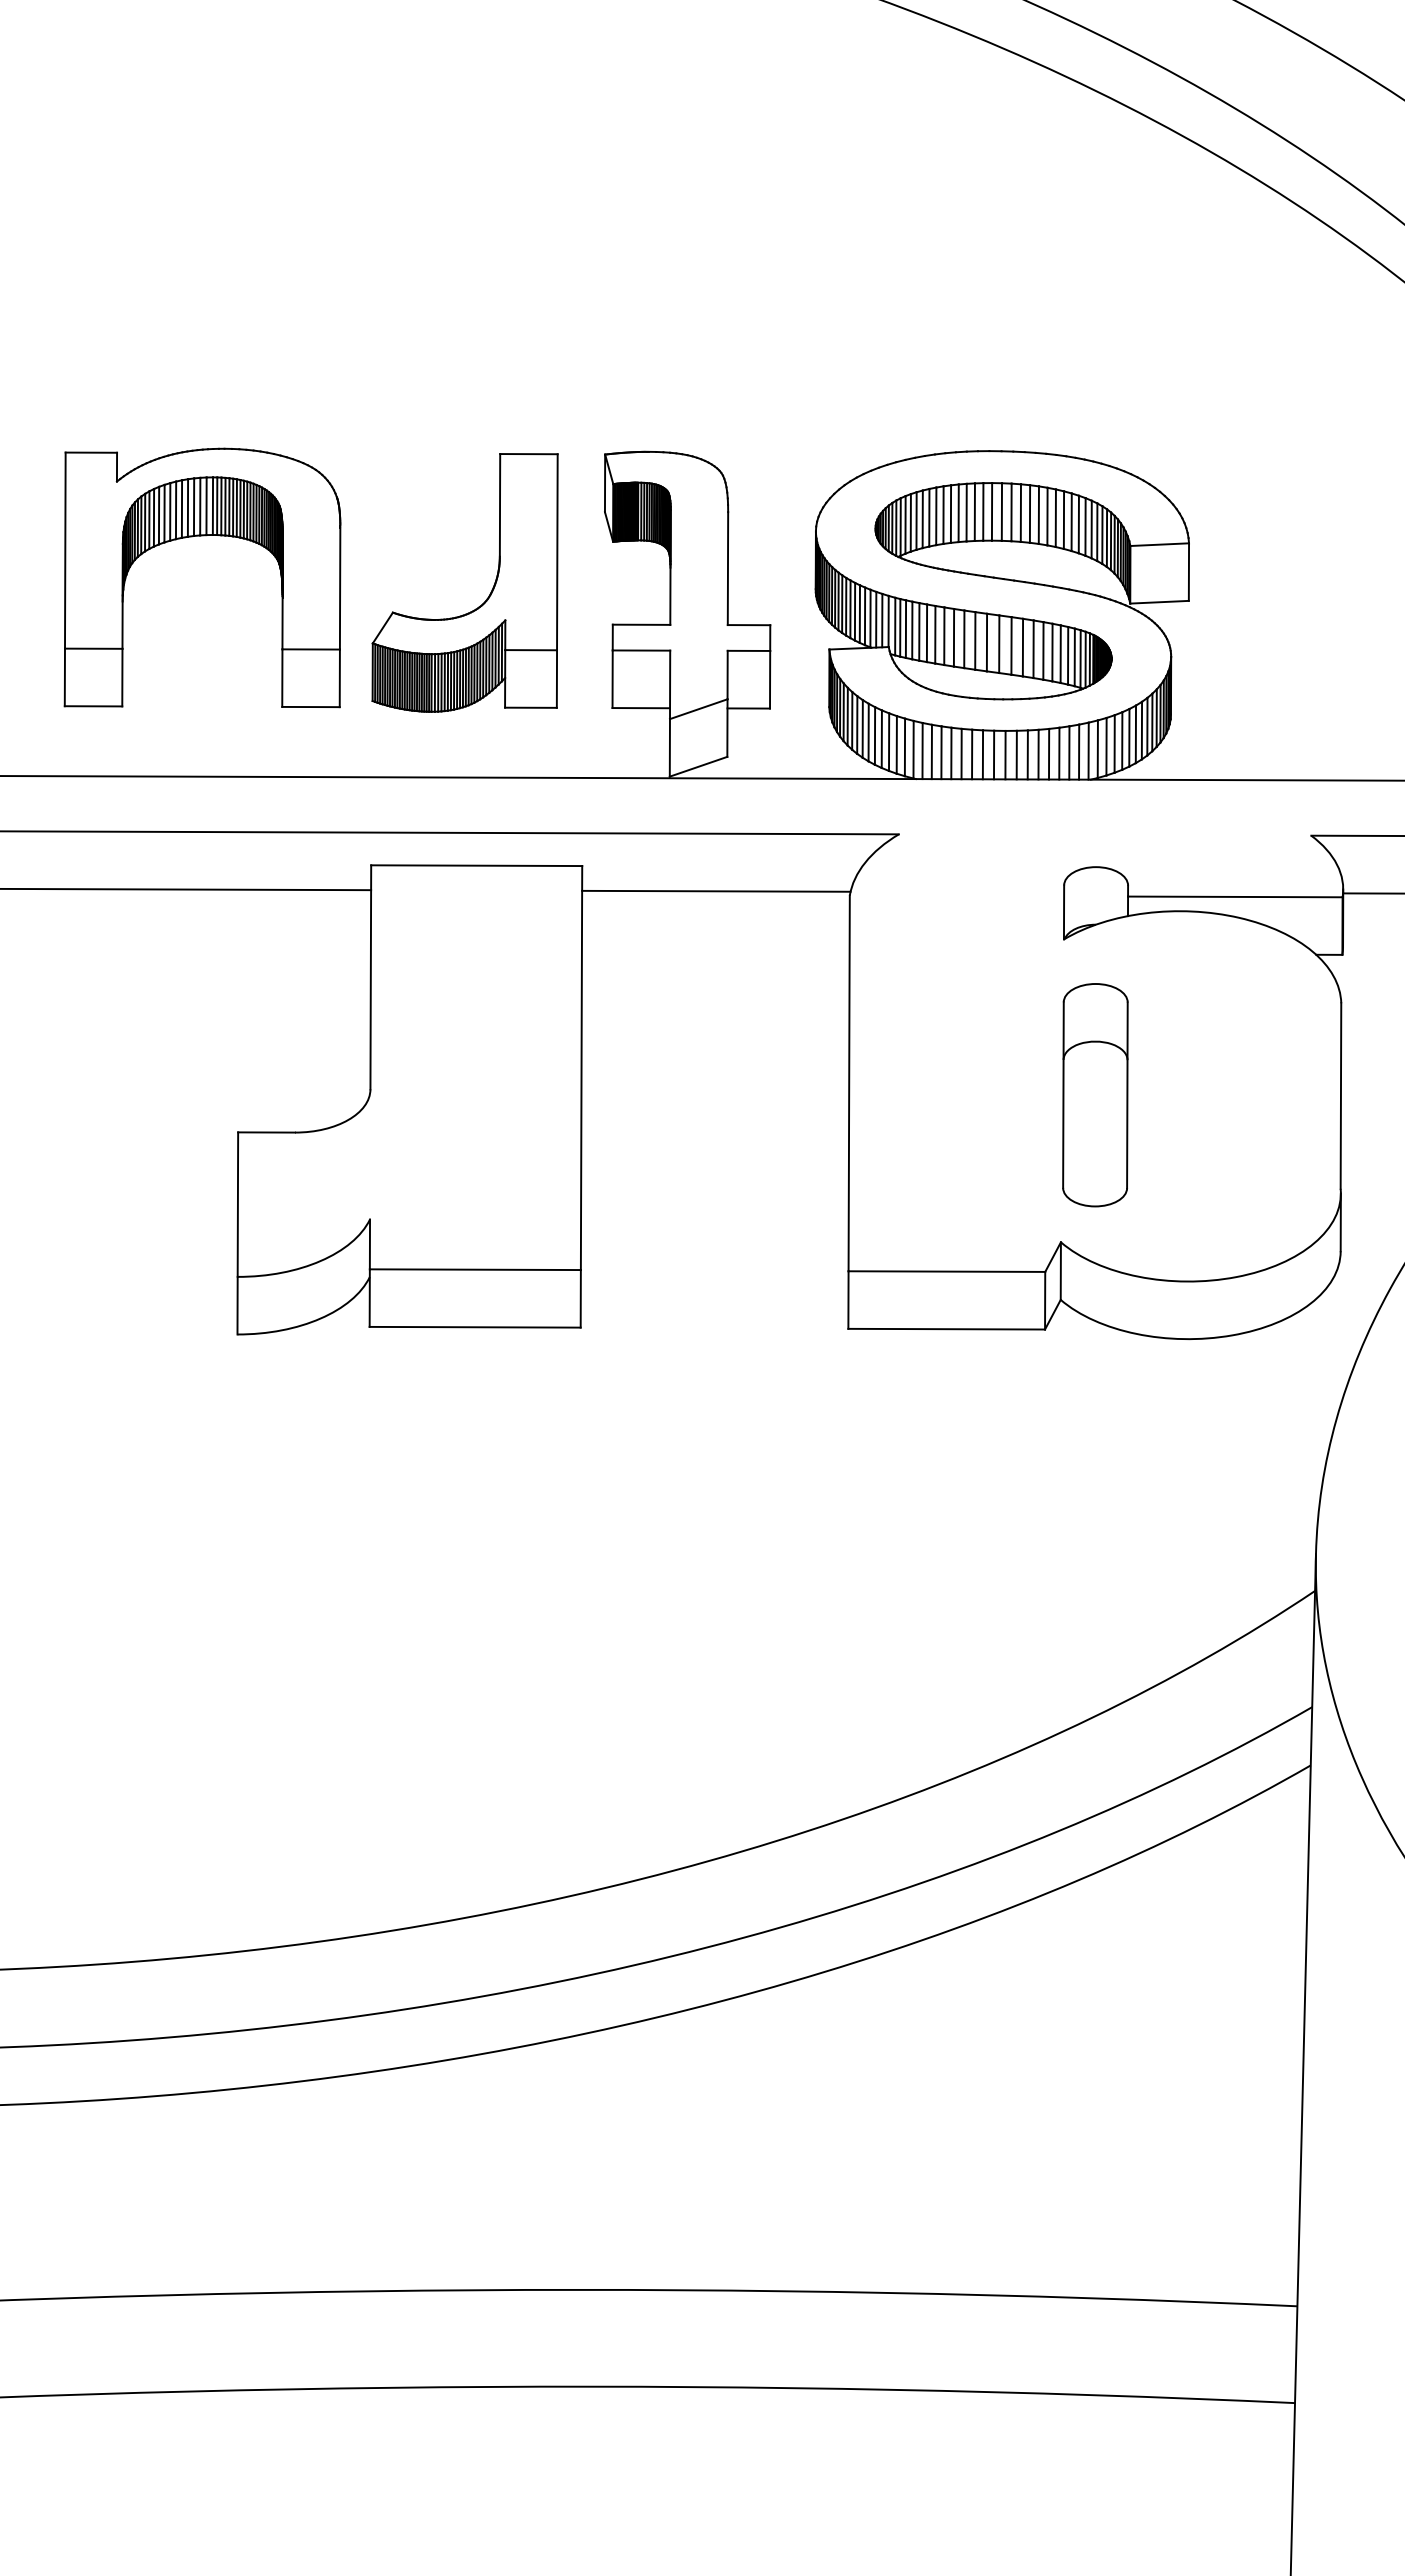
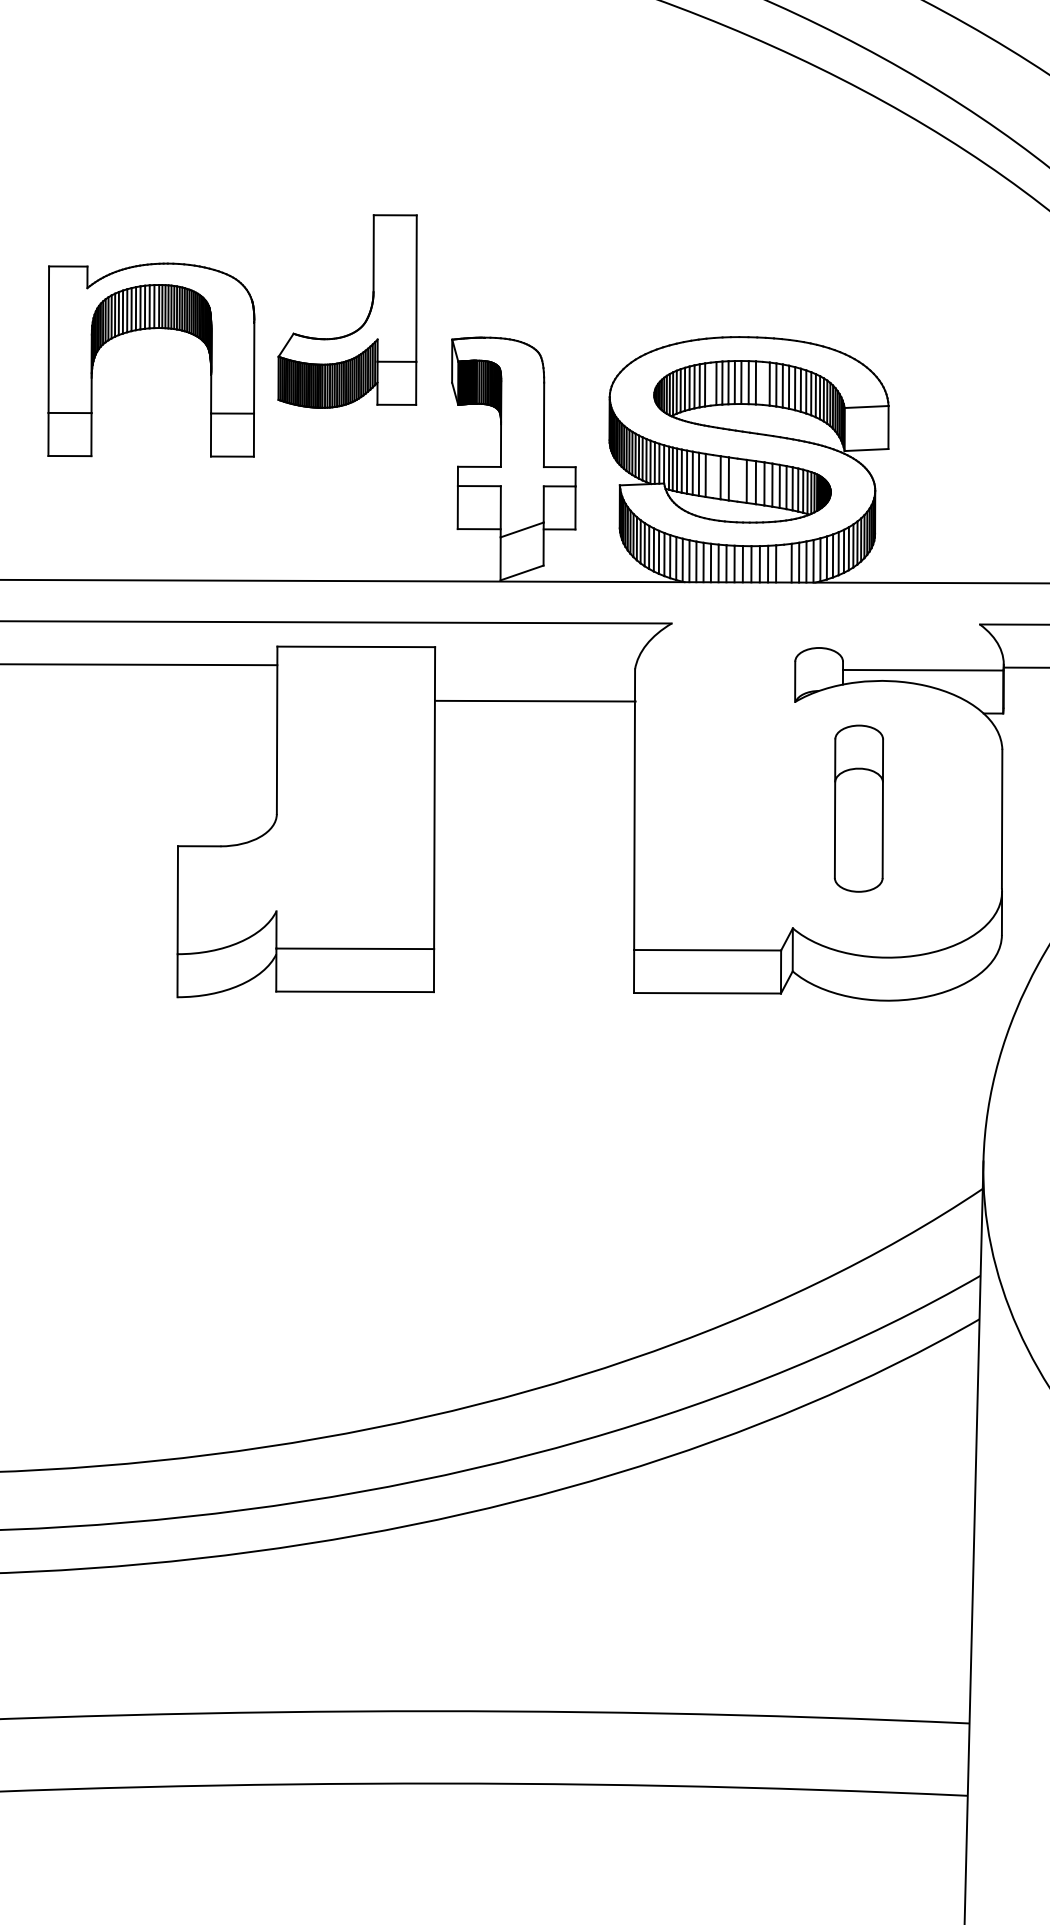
line: (1020, 512) -> (762, 382), removed
line: (950, 513) -> (710, 383), removed
part: (202, 536) -> (151, 329), moved
part: (486, 598) -> (363, 323), moved
line: (953, 637) -> (712, 476), removed
line: (986, 642) -> (737, 480), removed
line: (1049, 753) -> (784, 563), removed
line: (716, 890) -> (535, 700), moved
part: (1095, 1095) -> (859, 808), moved

